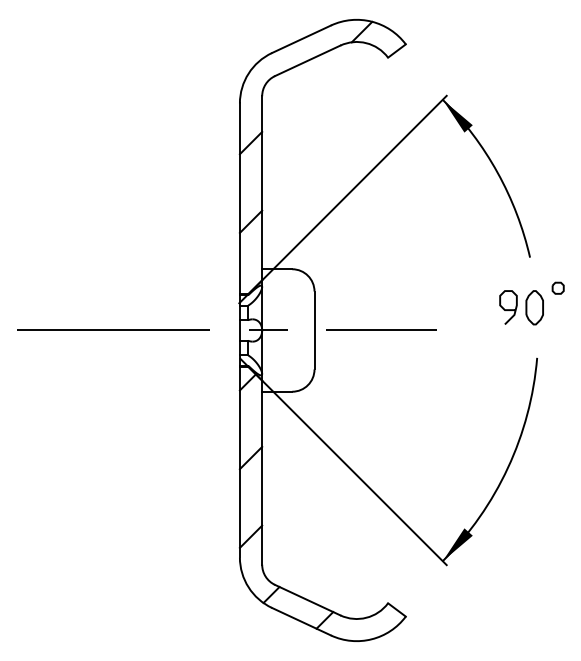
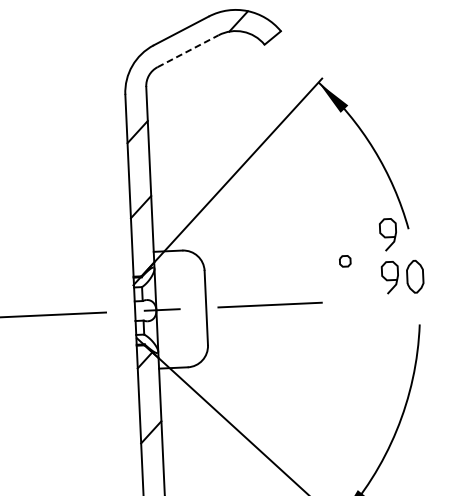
line: (308, 60) -> (188, 50), solid -> dashed
curve: (508, 264) -> (388, 236), added
part: (557, 287) -> (344, 260), moved

